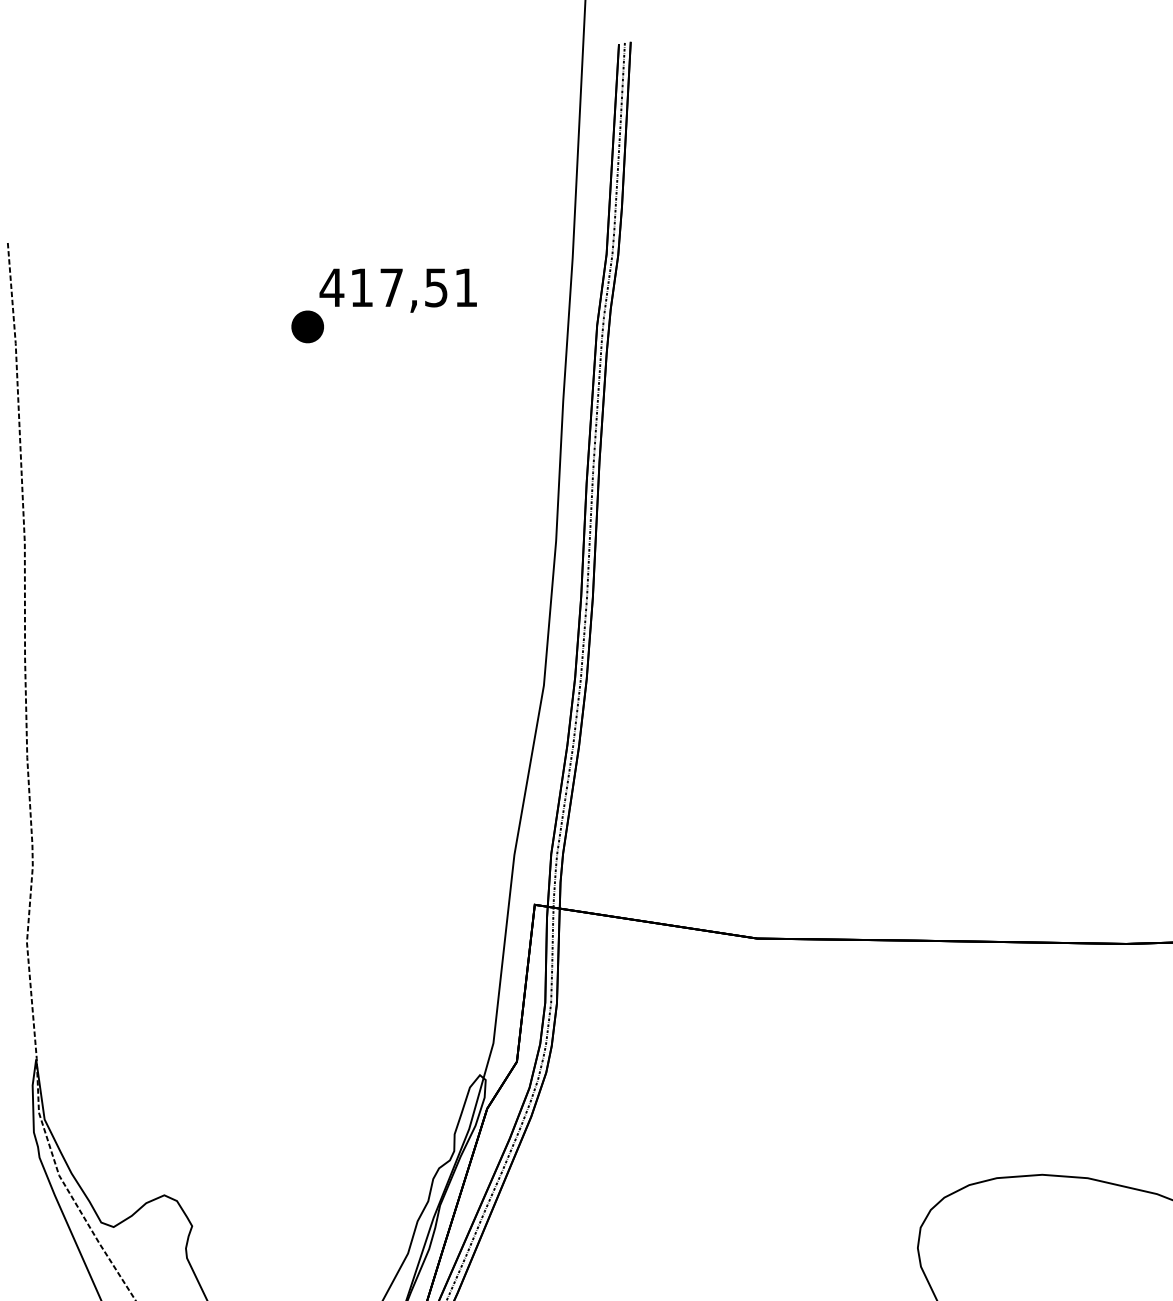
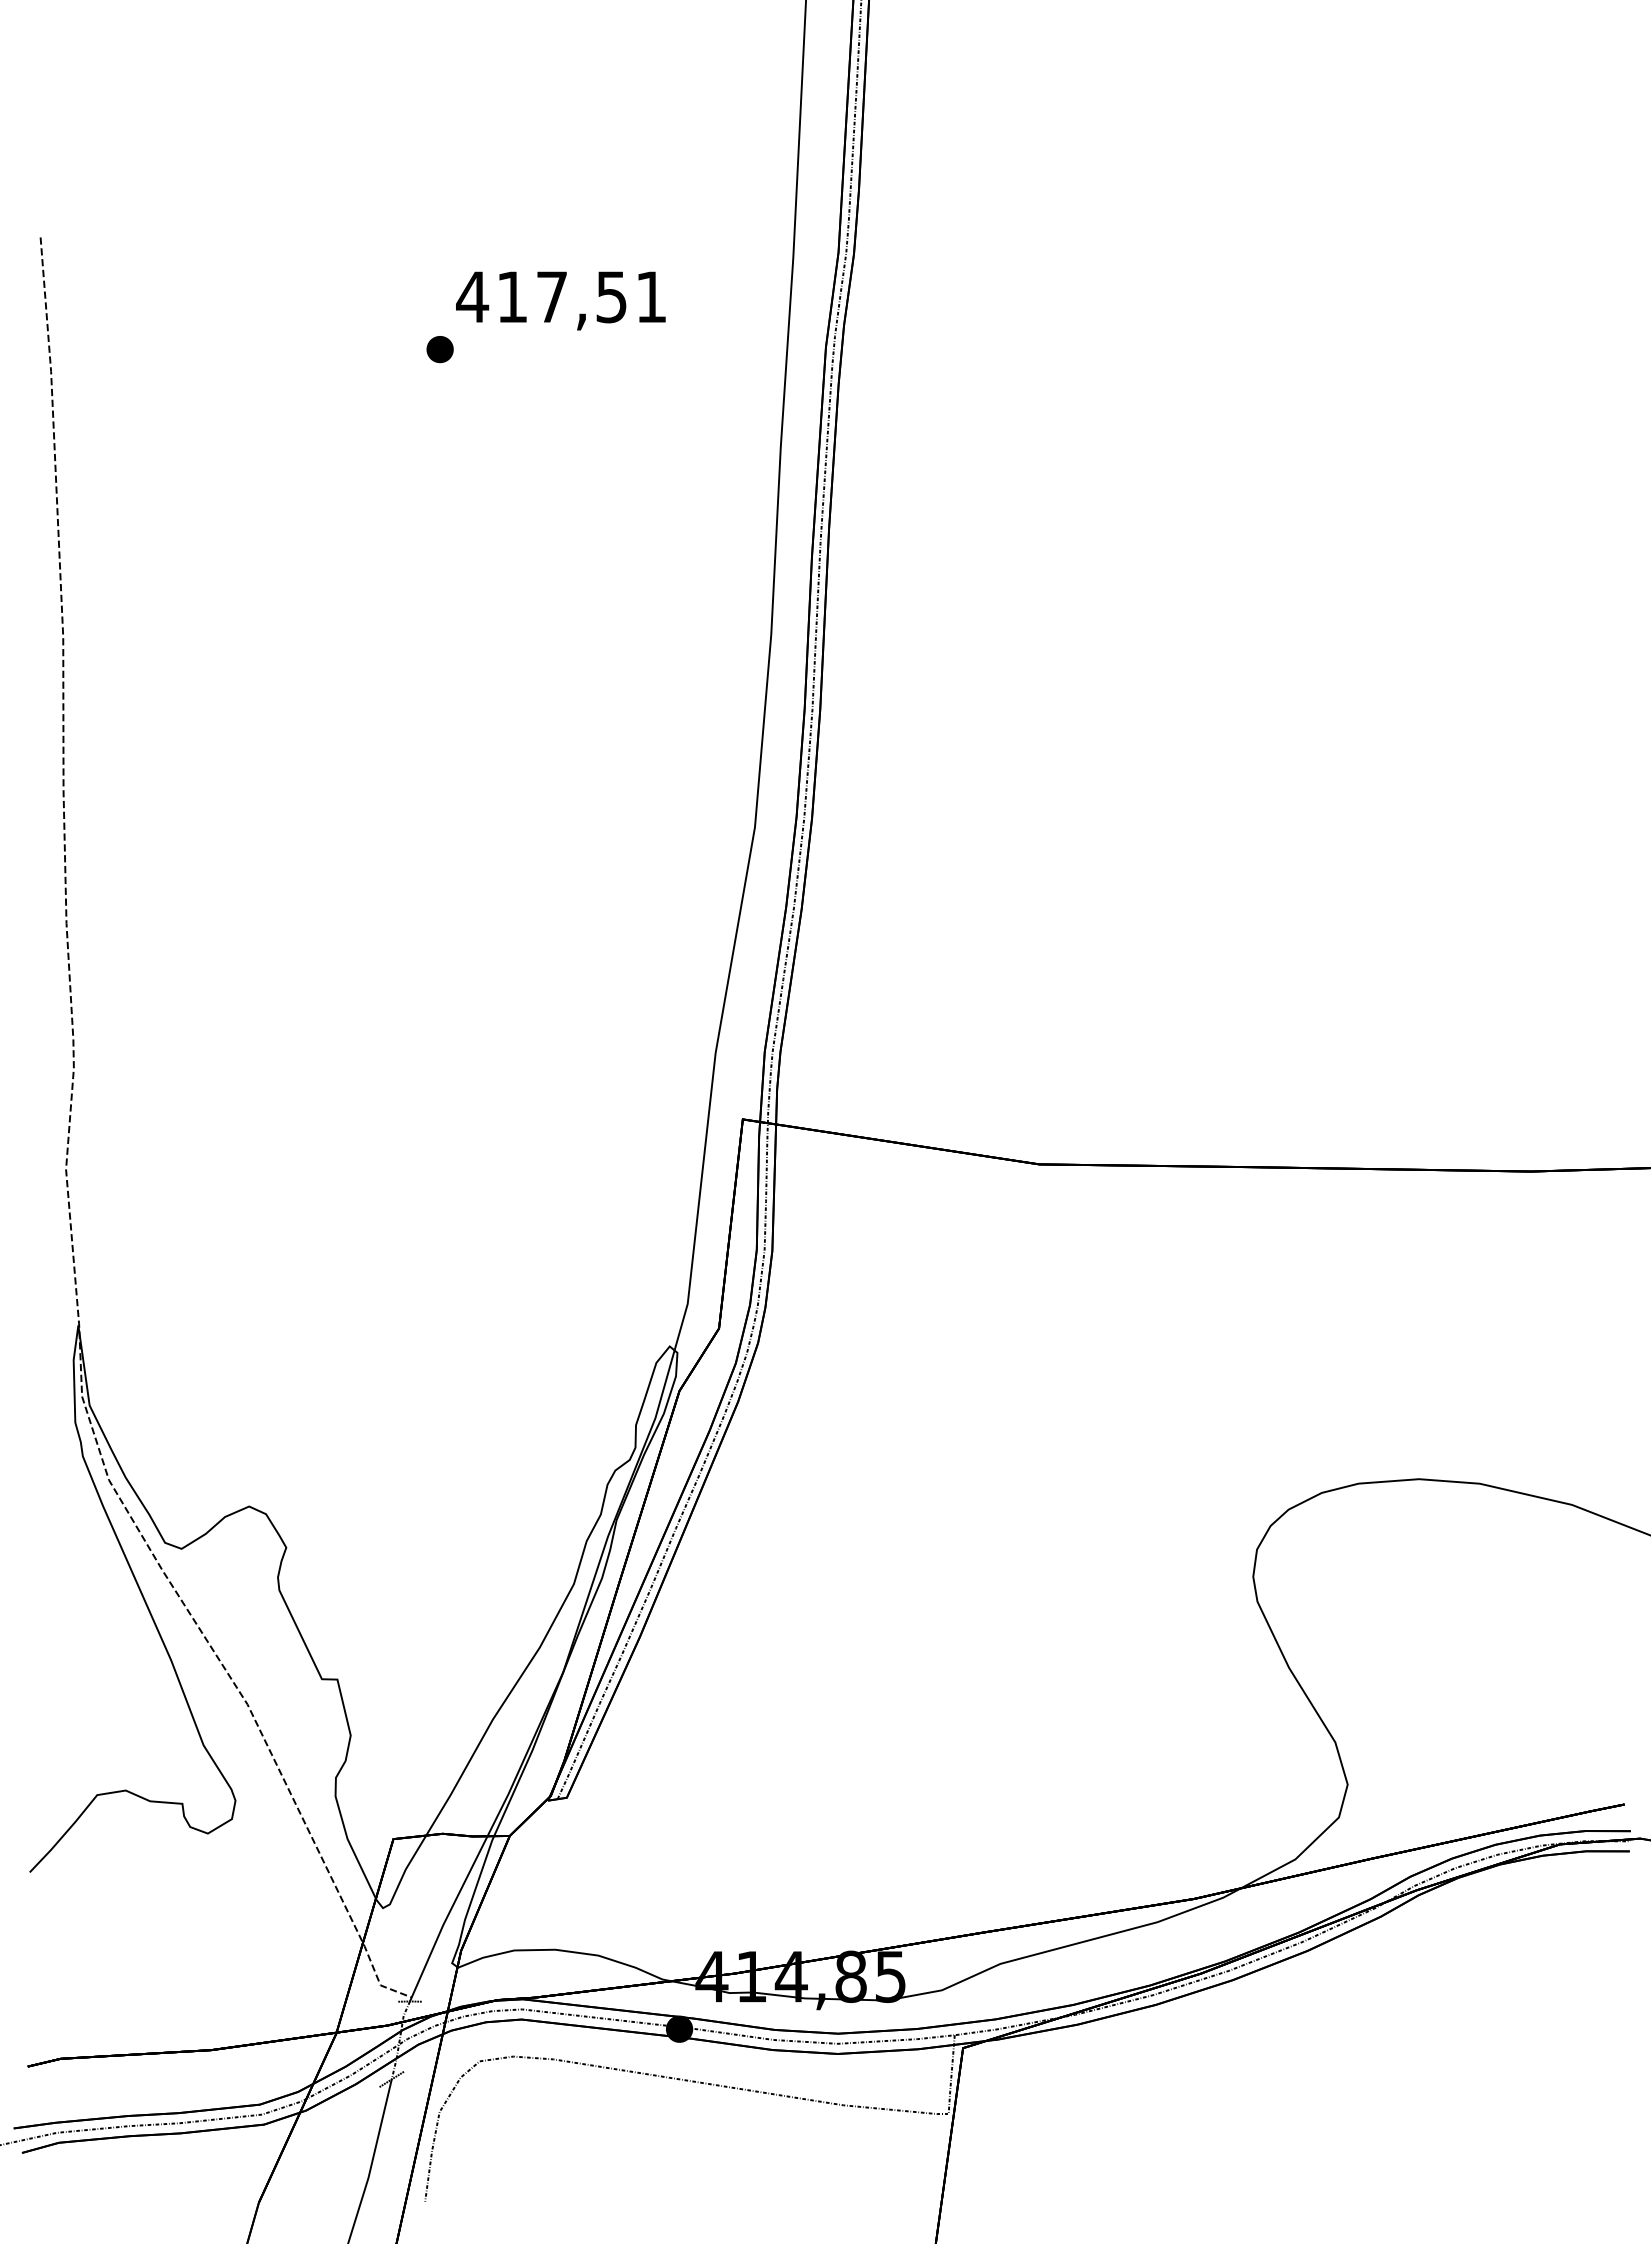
part: (307, 327) -> (439, 349), size x0.62

